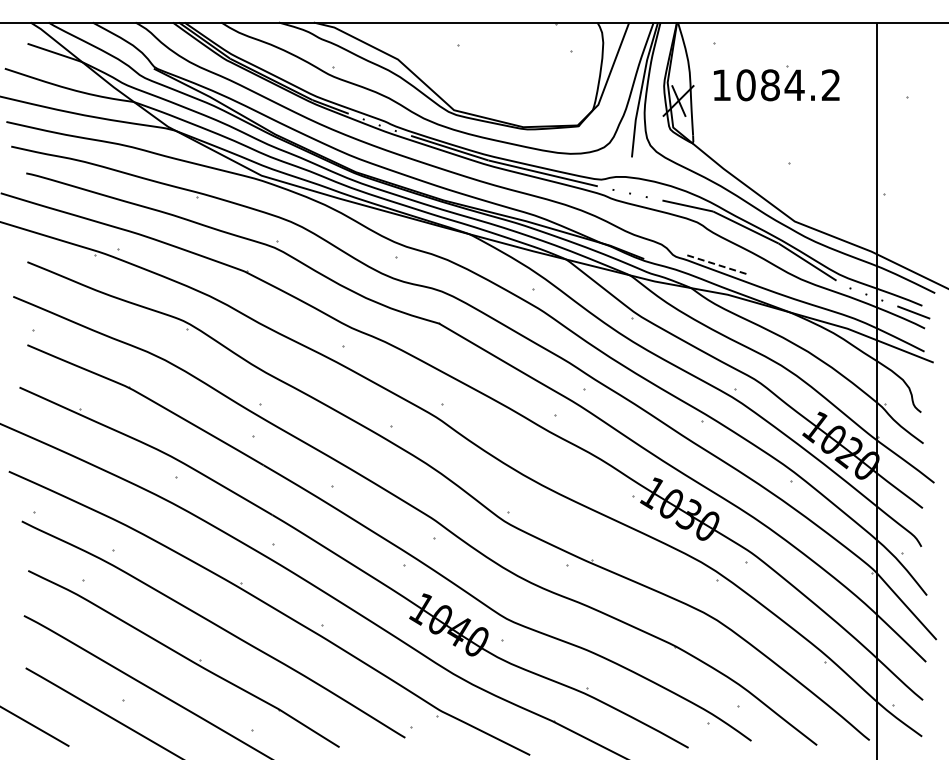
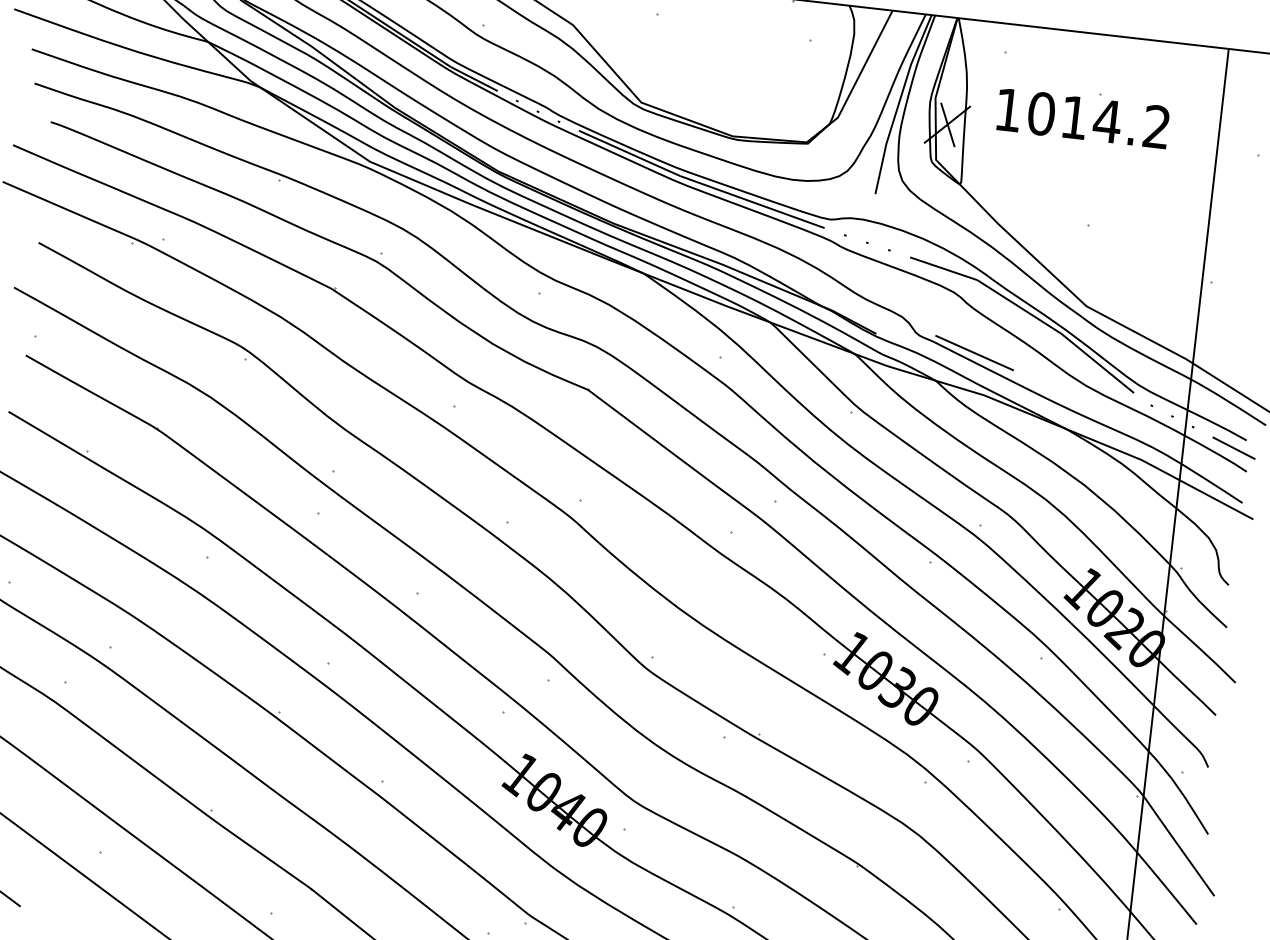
text: (770, 85) -> (1074, 117), 1084.2 -> 1014.2
line: (717, 264) -> (975, 352), dashed -> solid

